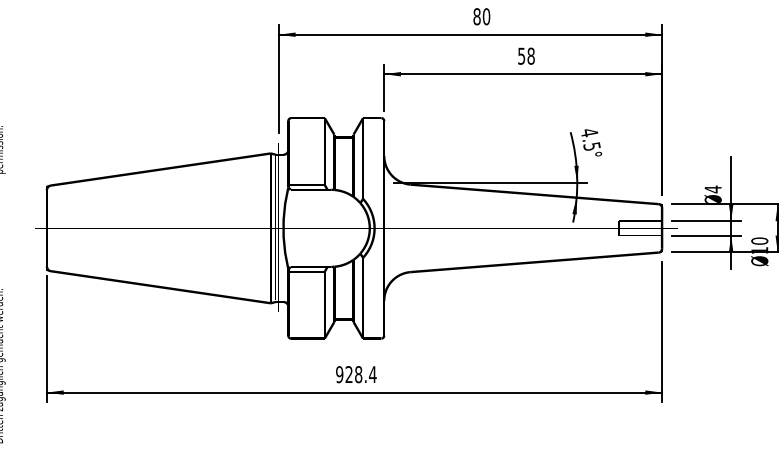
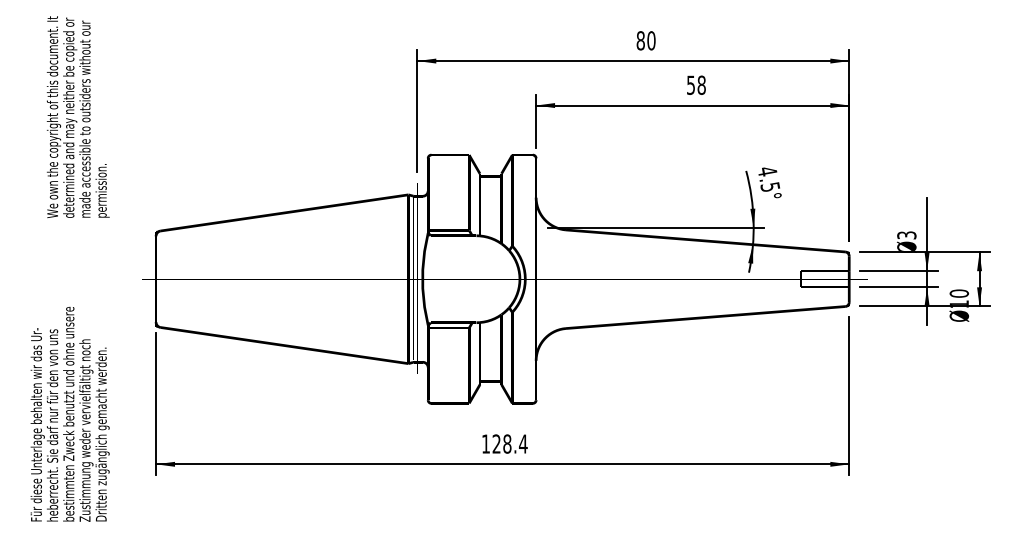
text: (712, 189) -> (906, 235), 4 -> 3
text: (339, 374) -> (485, 443), 928.4 -> 128.4

